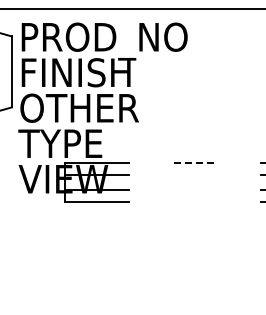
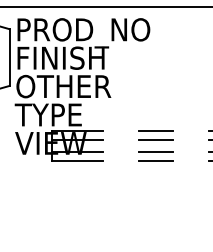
line: (195, 163) -> (156, 130), dashed -> solid
line: (194, 175) -> (155, 140), added
line: (194, 189) -> (155, 151), added
line: (194, 201) -> (155, 161), added

